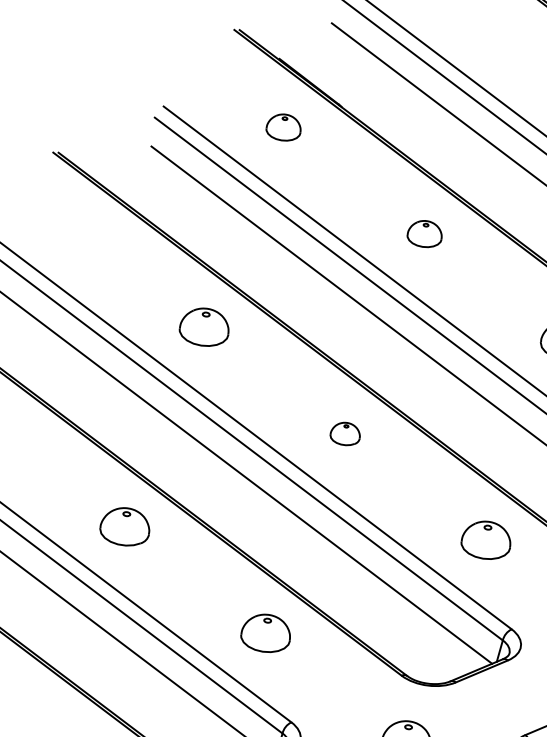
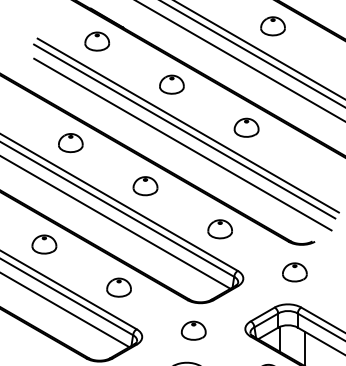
part: (282, 127) -> (96, 41), size x1.43
part: (424, 233) -> (171, 84), size x1.43
part: (345, 434) -> (145, 186), size x1.67

